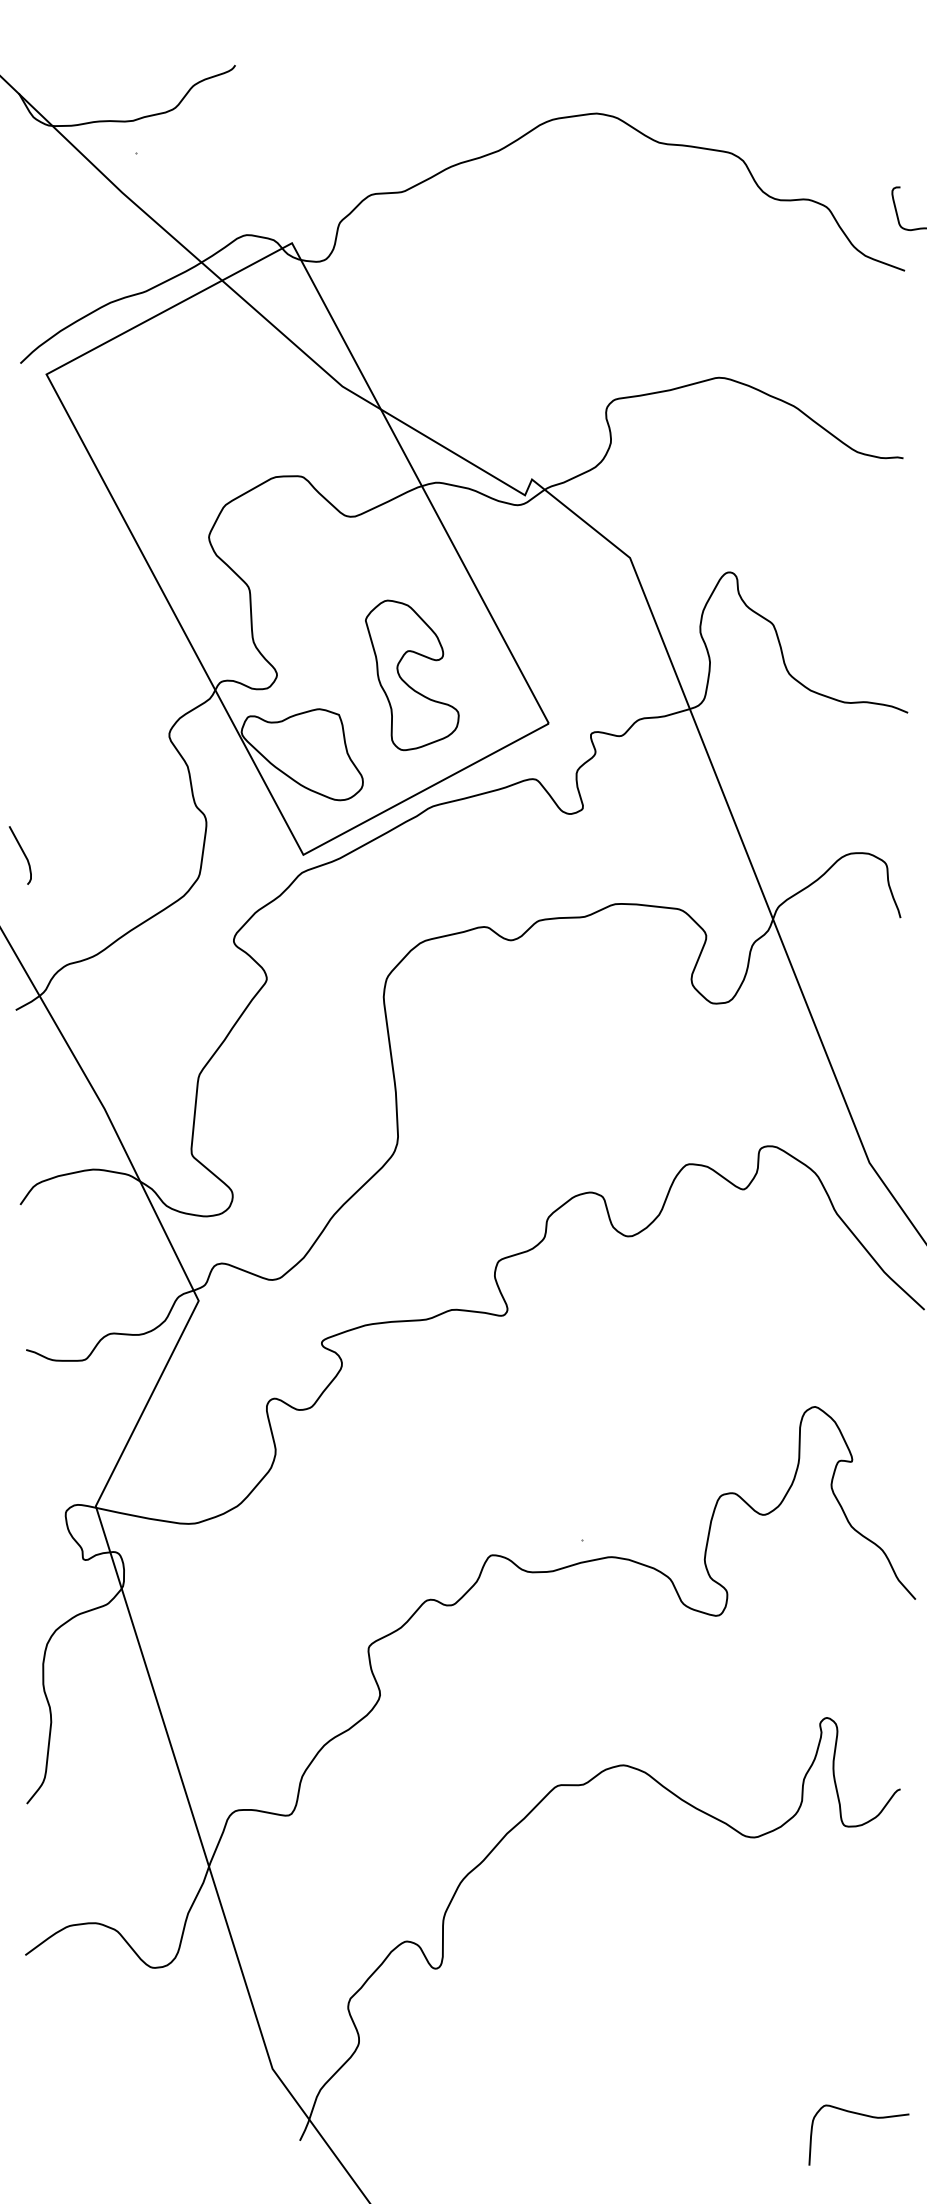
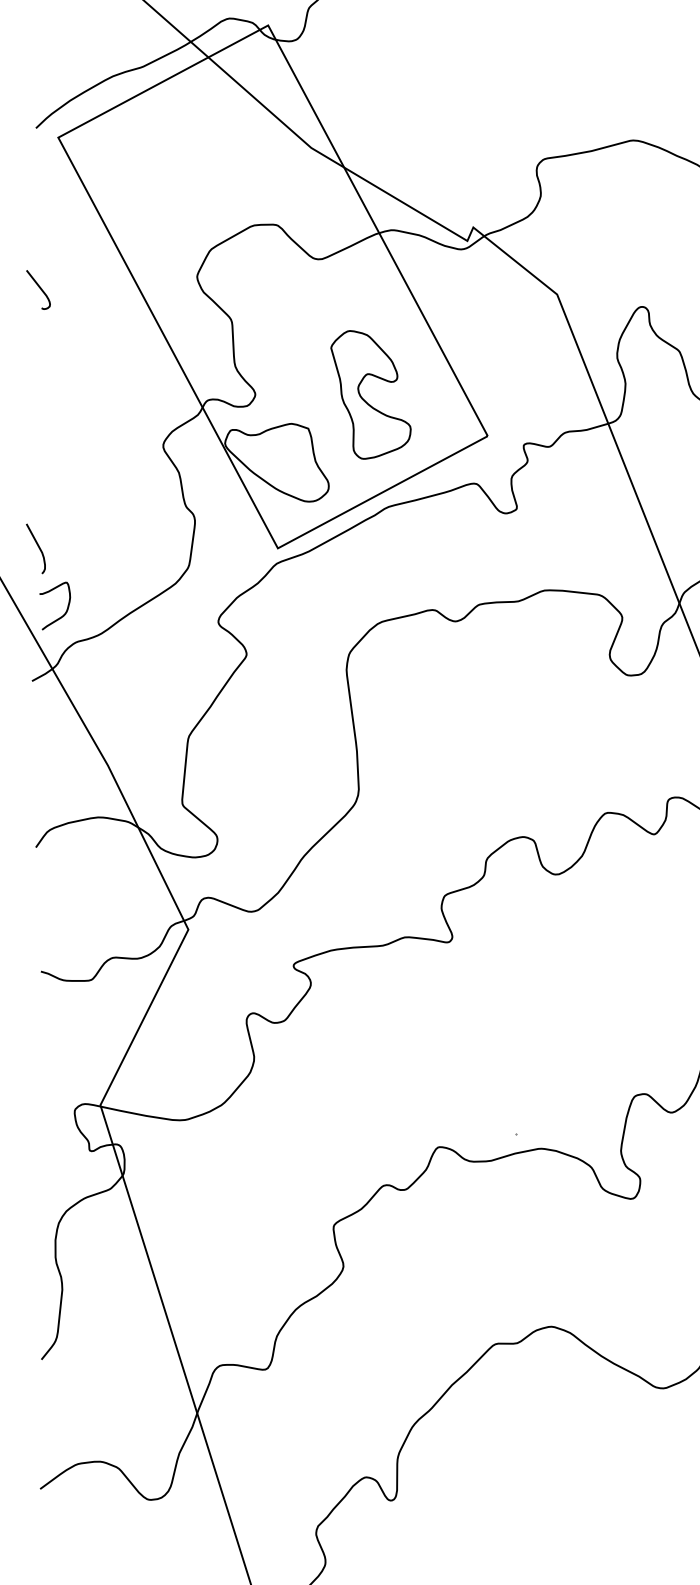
curve: (24, 550) -> (39, 288), added
curve: (54, 929) -> (65, 612), added

